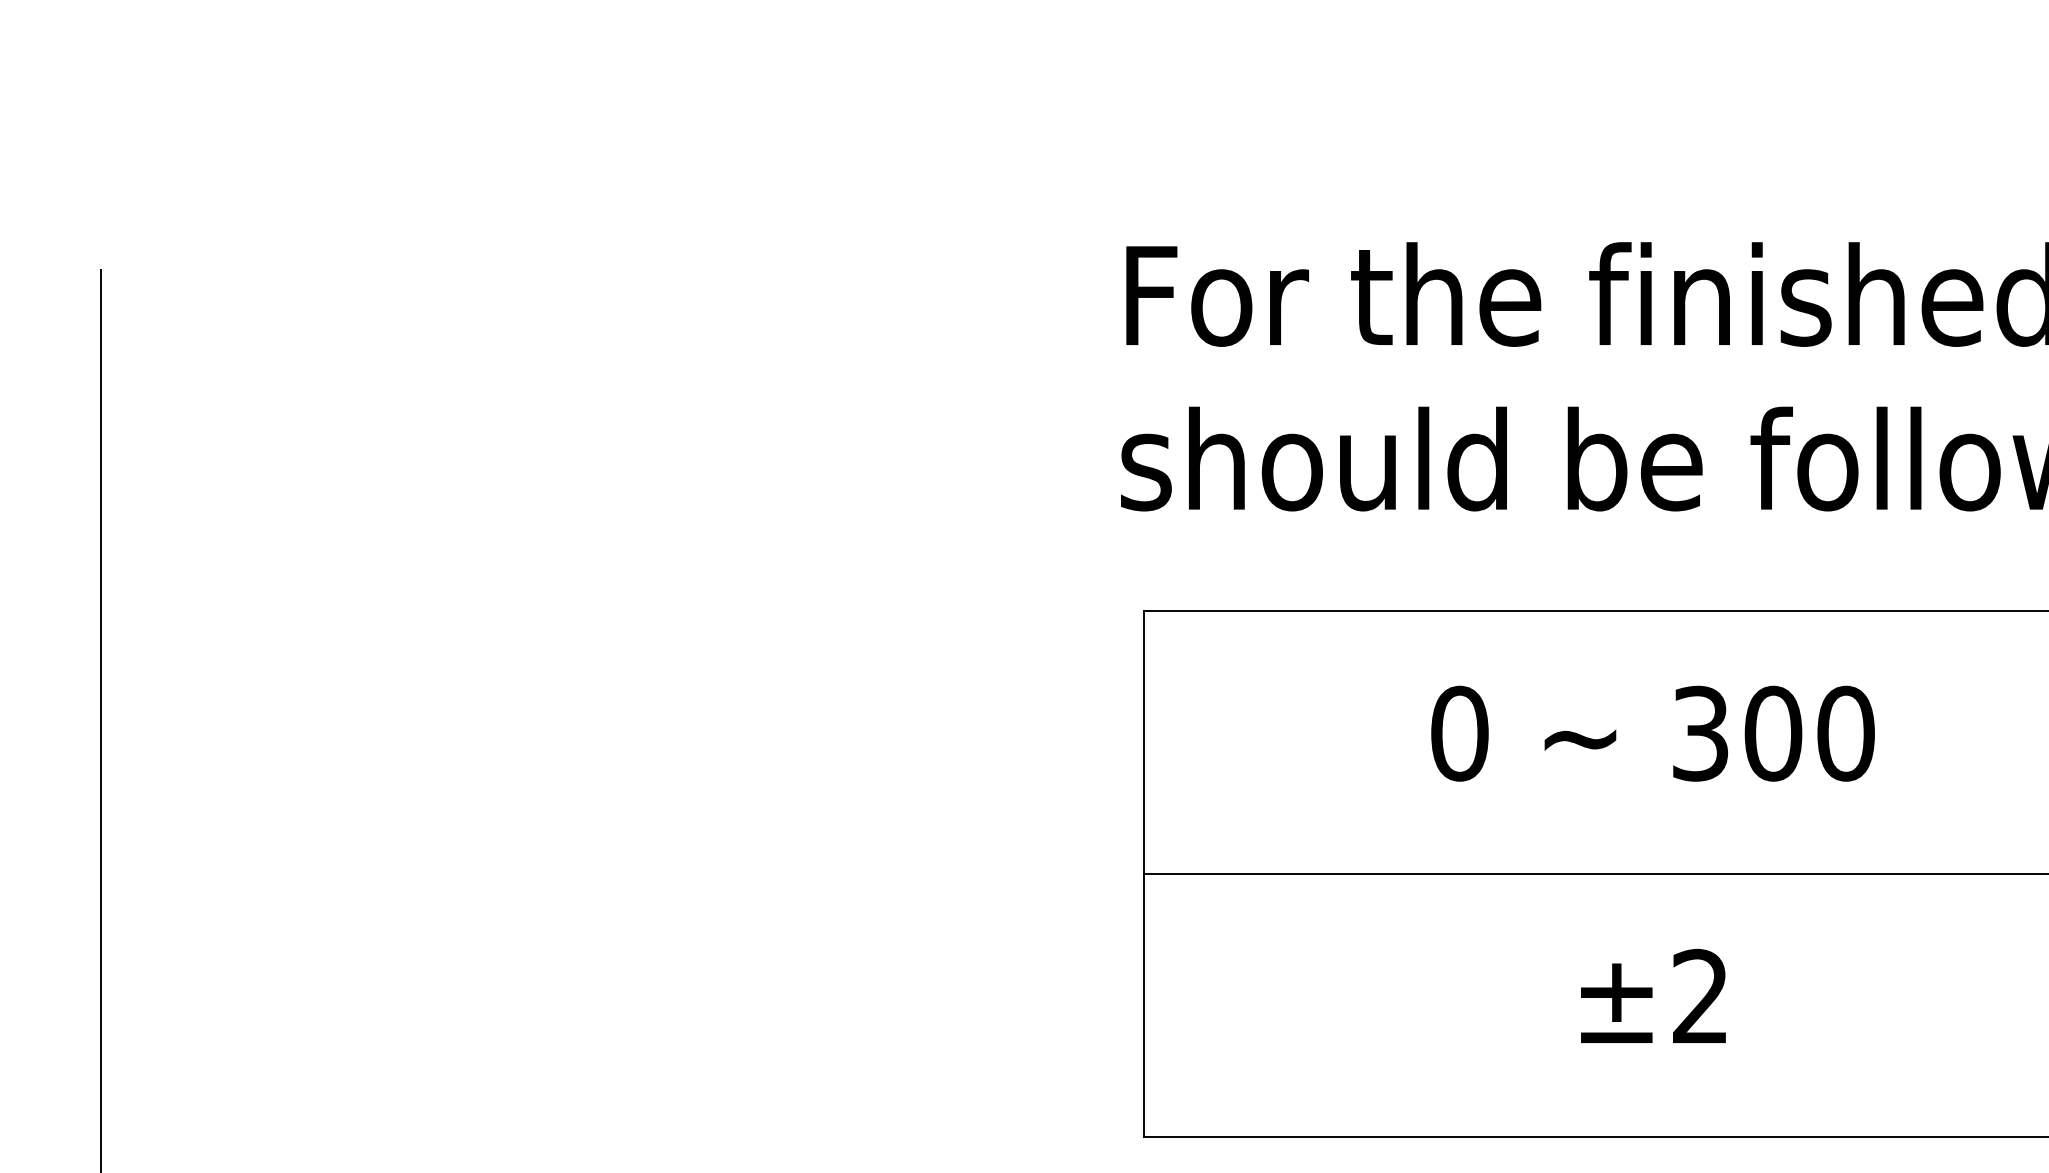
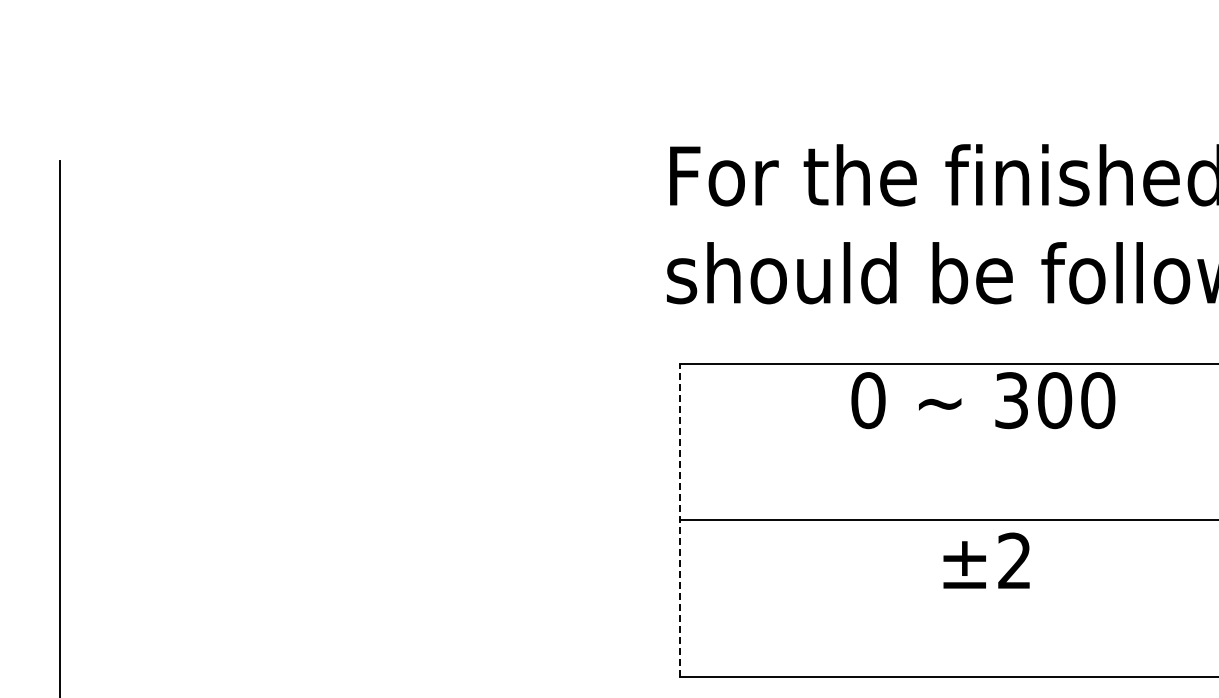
text: (1653, 733) -> (983, 400), moved
line: (1143, 873) -> (680, 519), solid -> dashed
text: (1653, 995) -> (986, 560), moved

